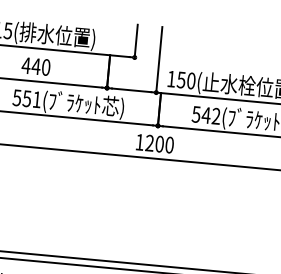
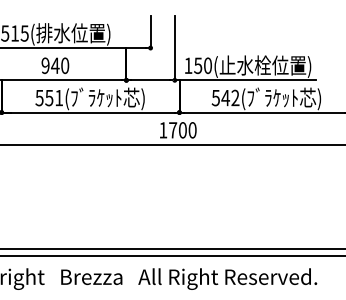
text: (26, 65) -> (45, 65), 440 -> 940
text: (150, 143) -> (173, 130), 1200 -> 1700

